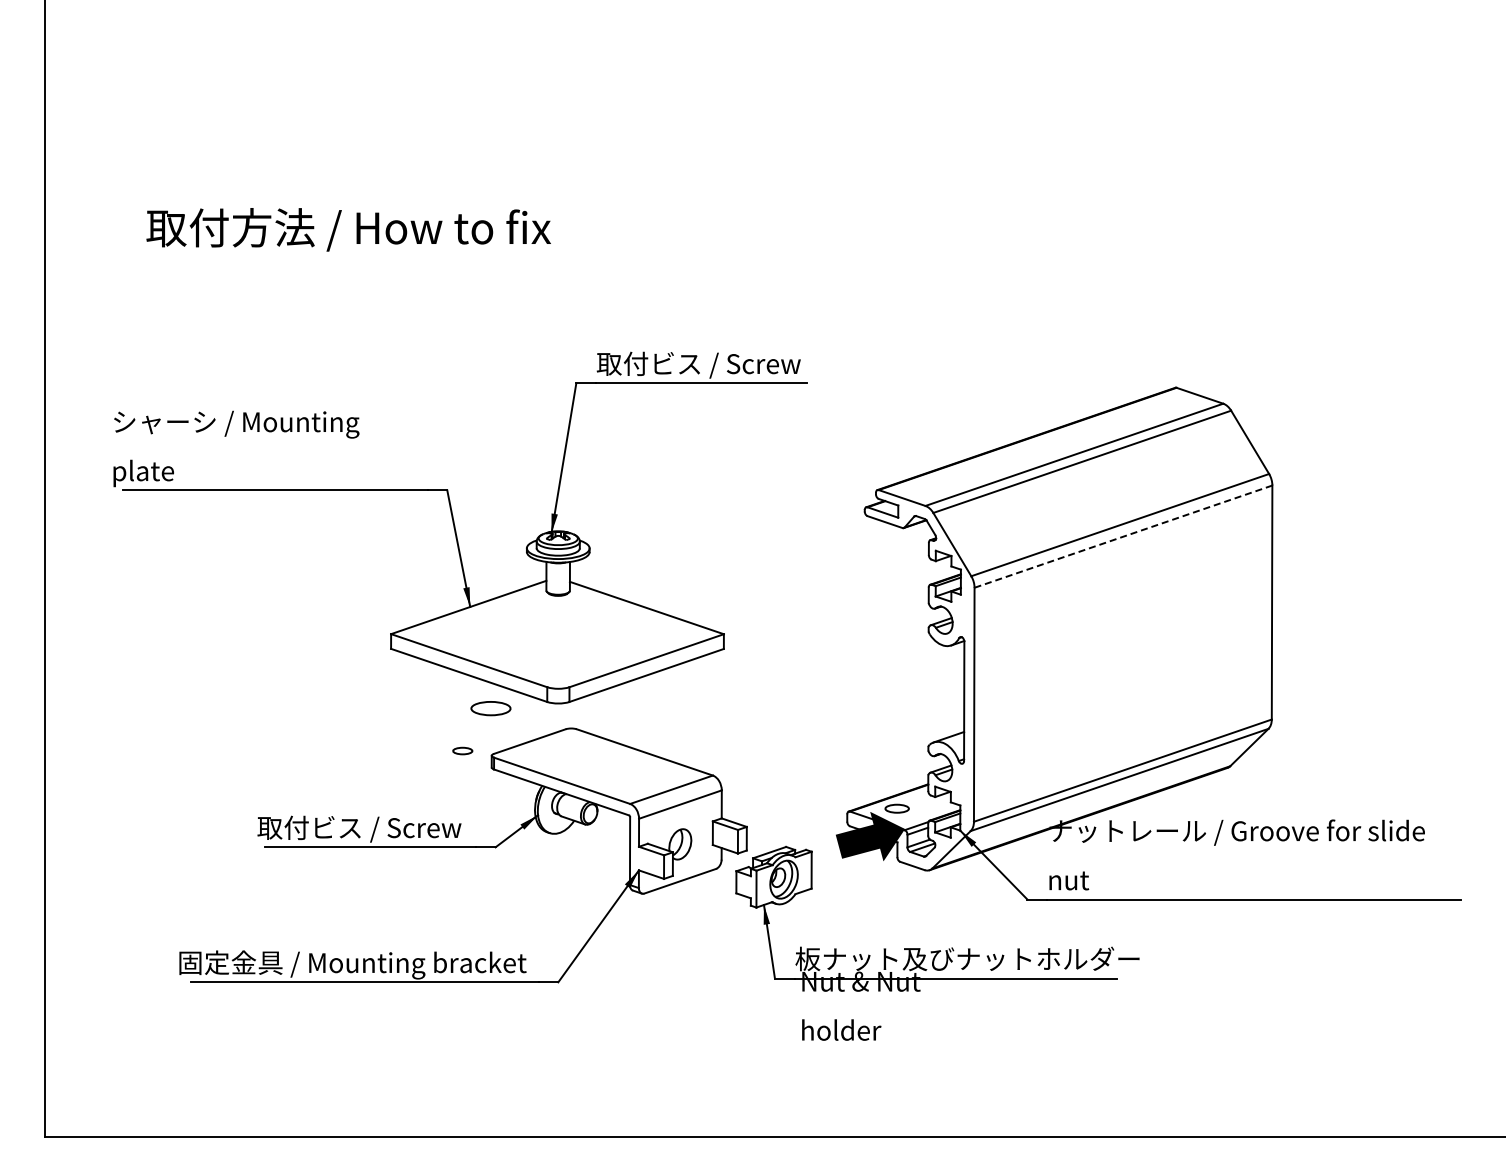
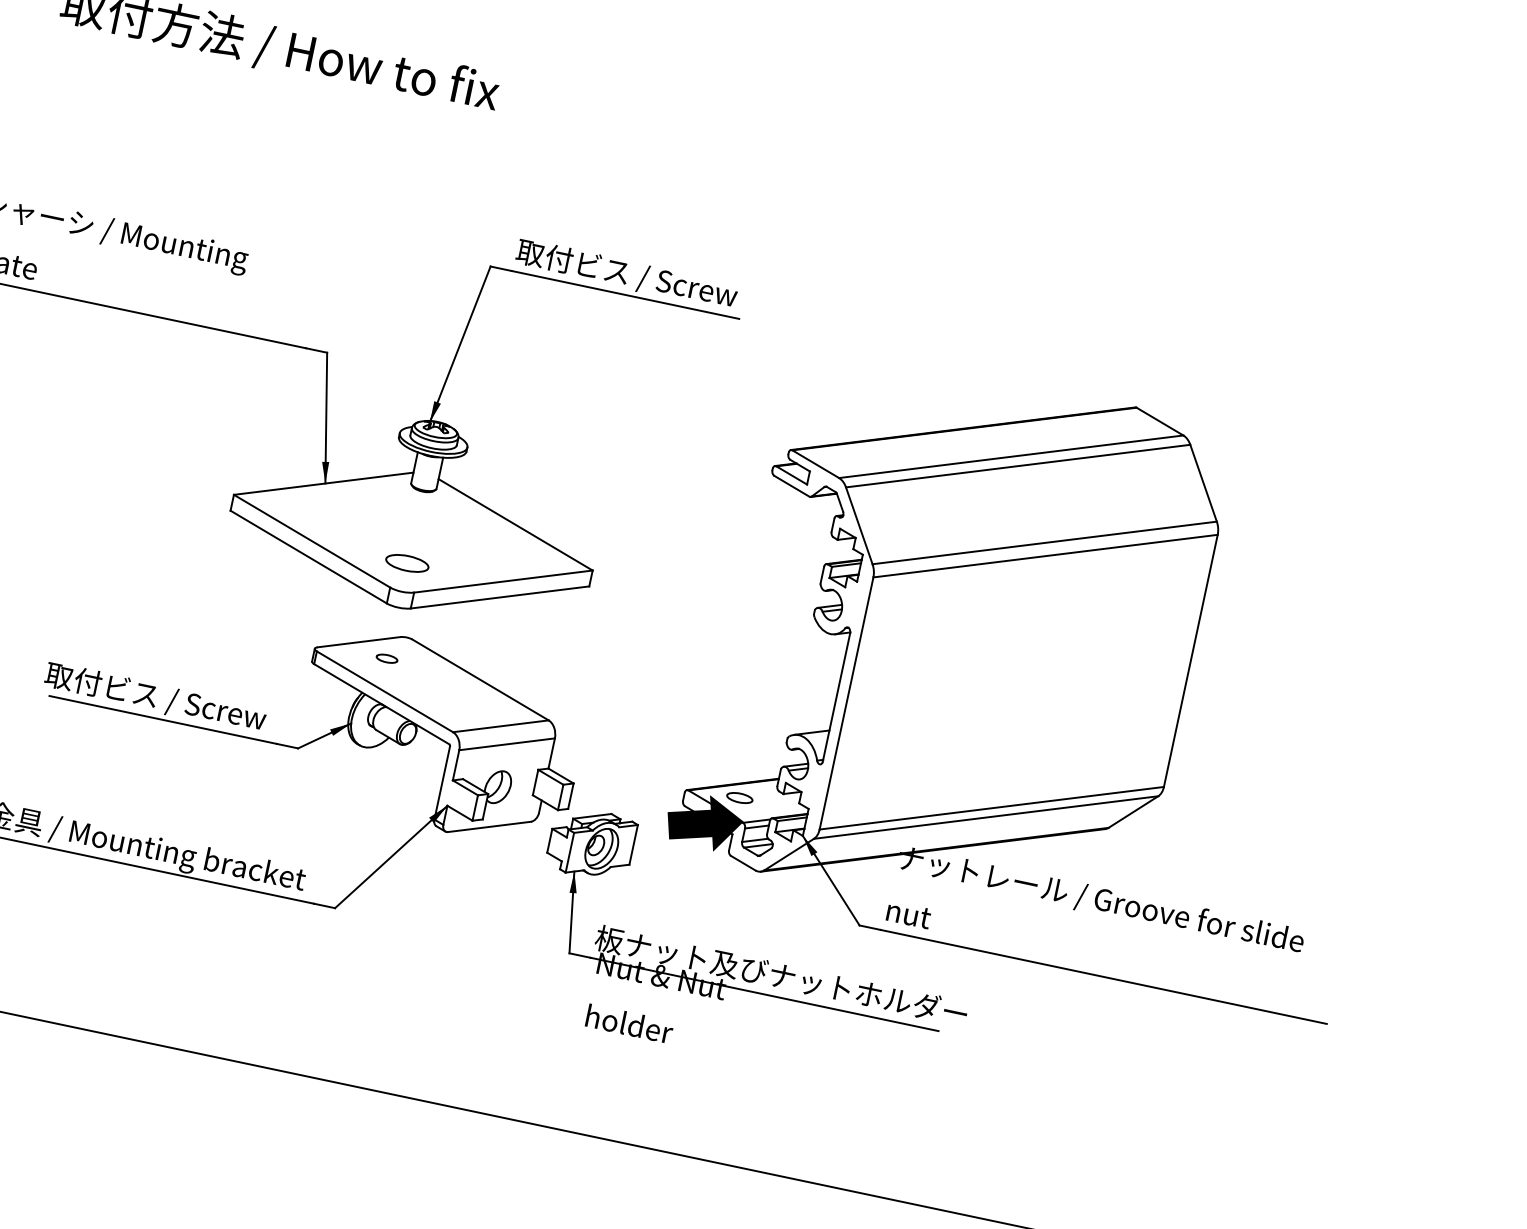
line: (1123, 536) -> (1045, 555), dashed -> solid
part: (490, 708) -> (406, 563), moved
part: (462, 750) -> (386, 658), moved

